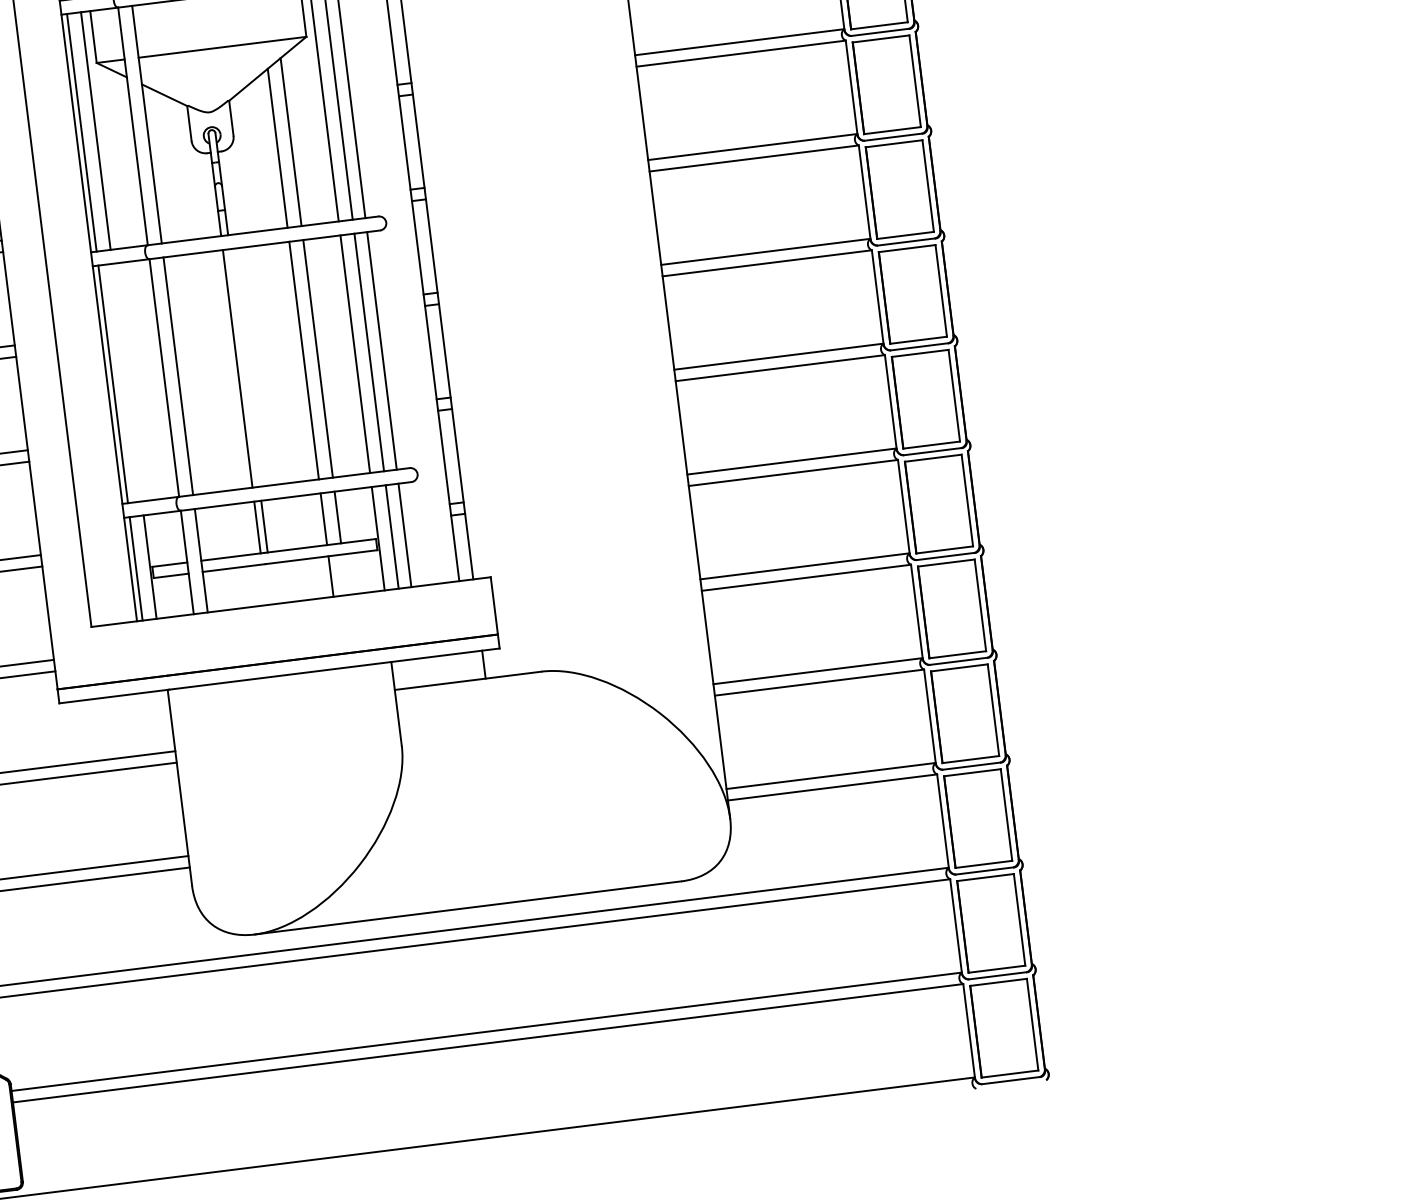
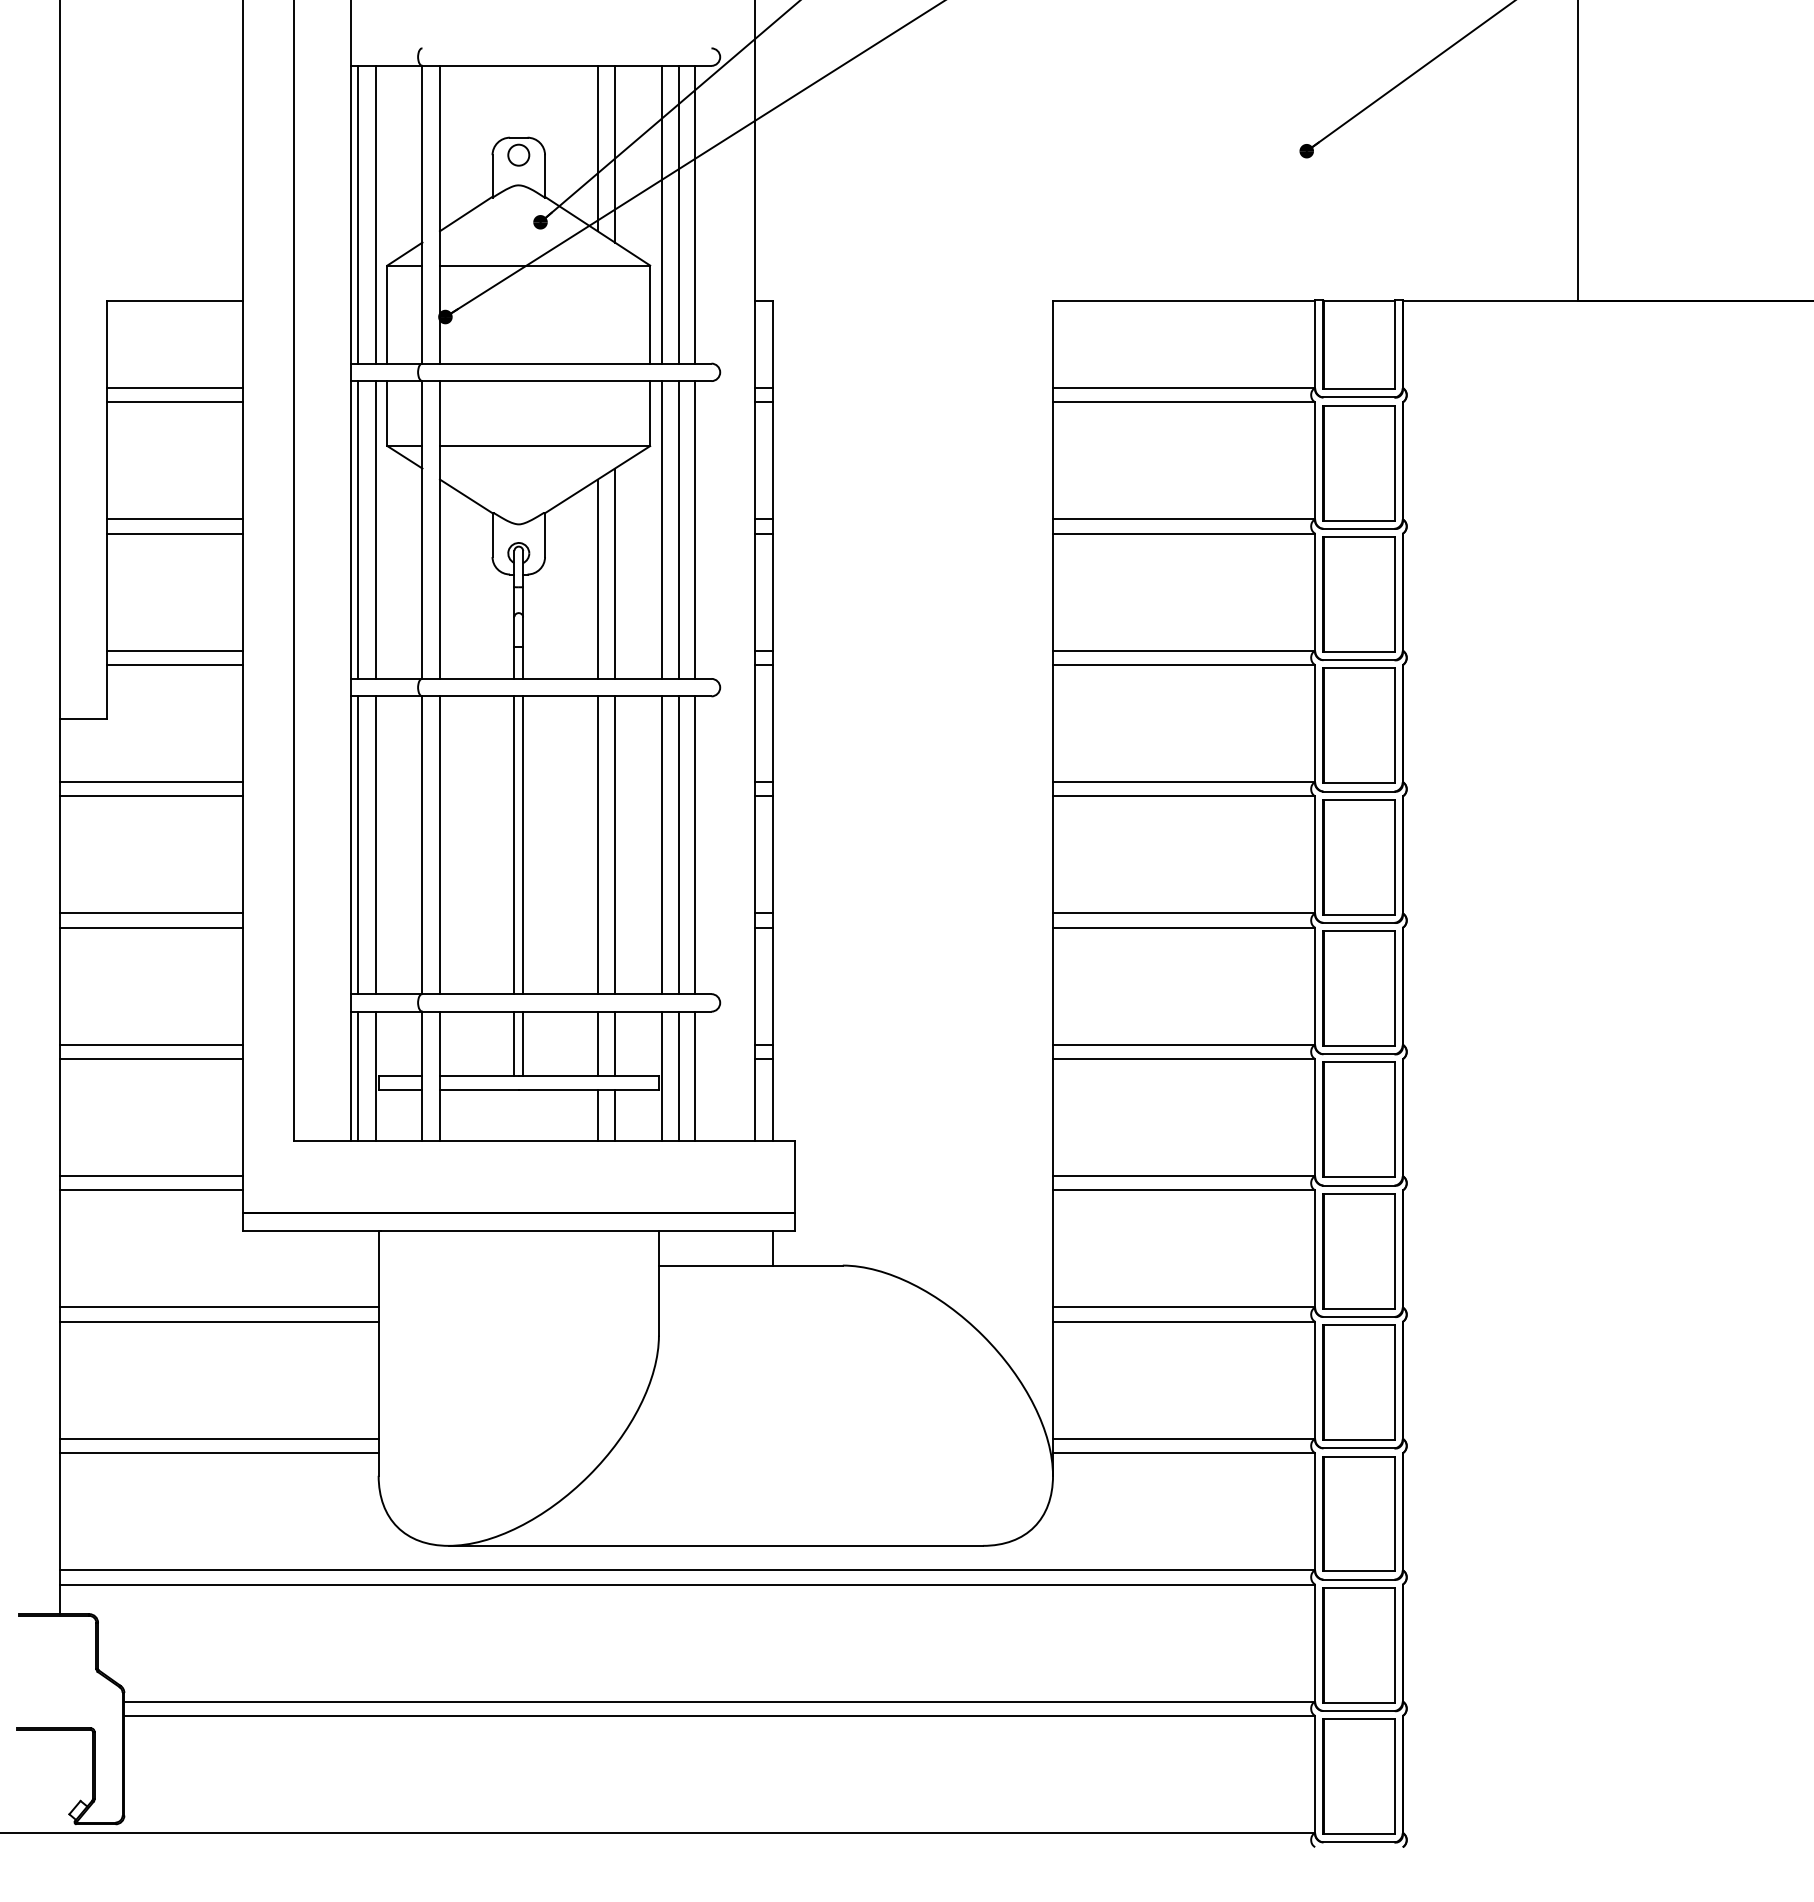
line: (244, 368) -> (523, 845), added
line: (126, 382) -> (375, 845), added
line: (345, 574) -> (615, 1115), added

